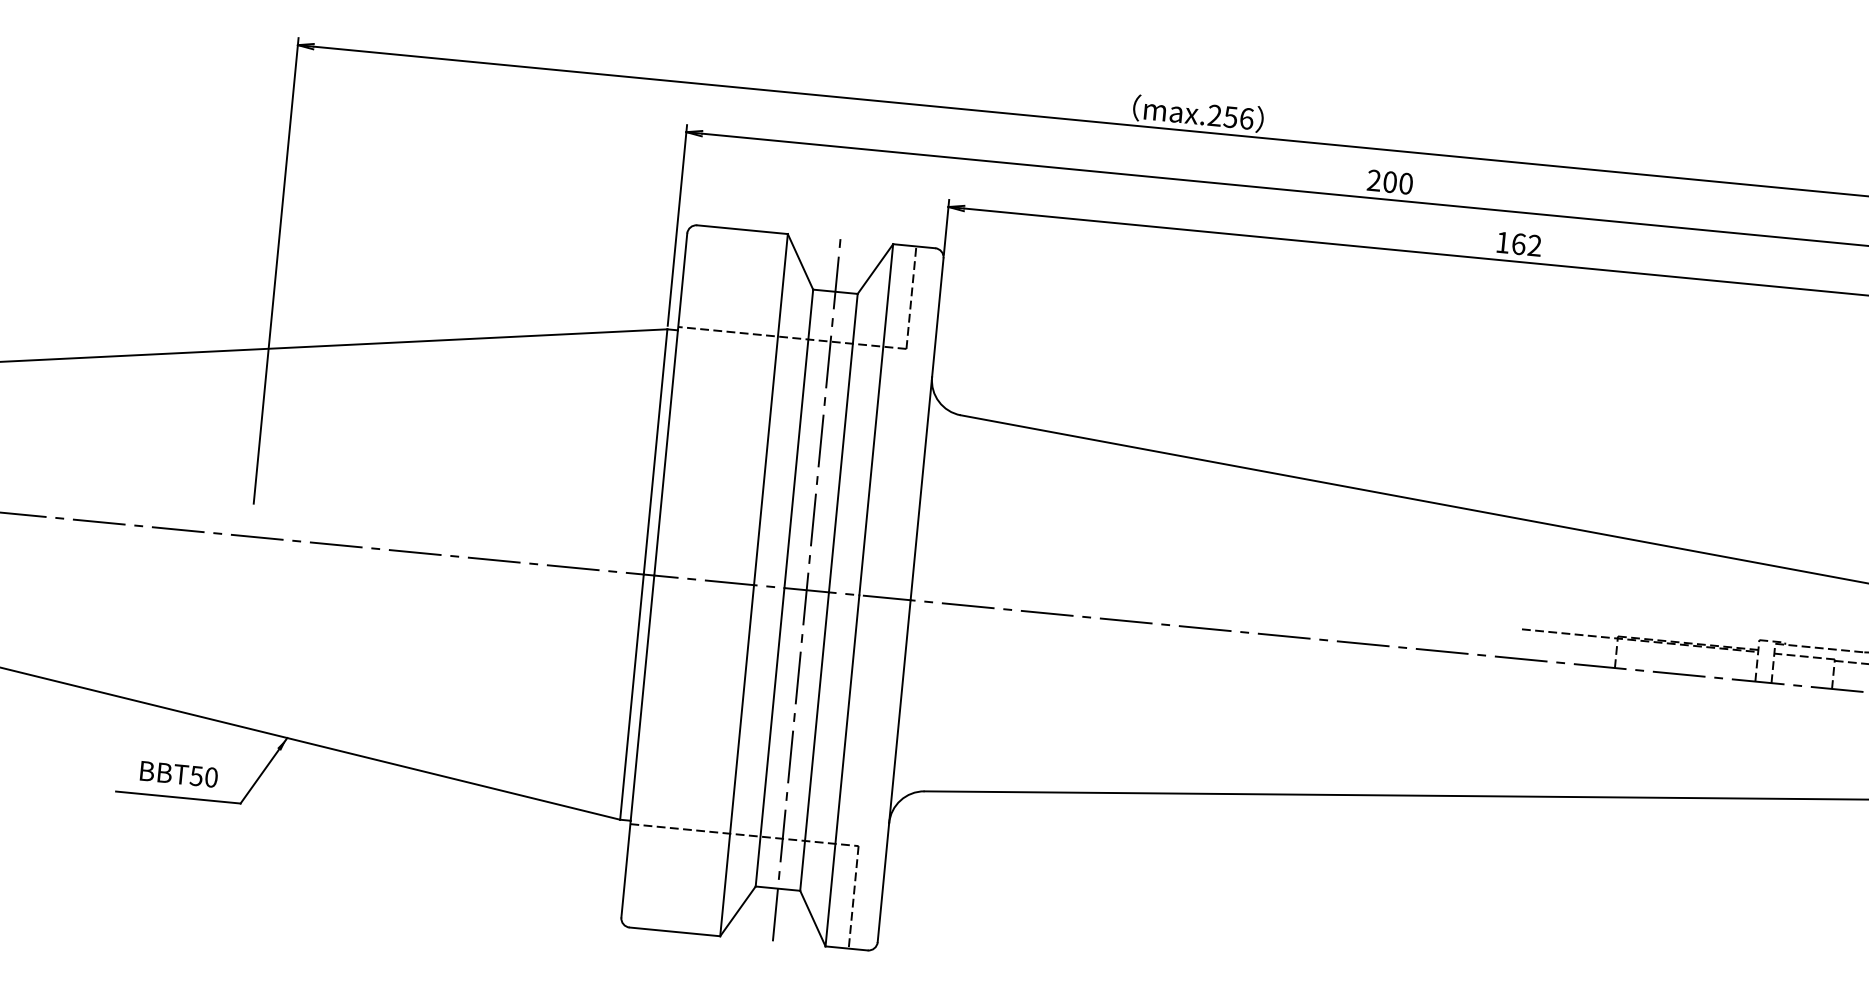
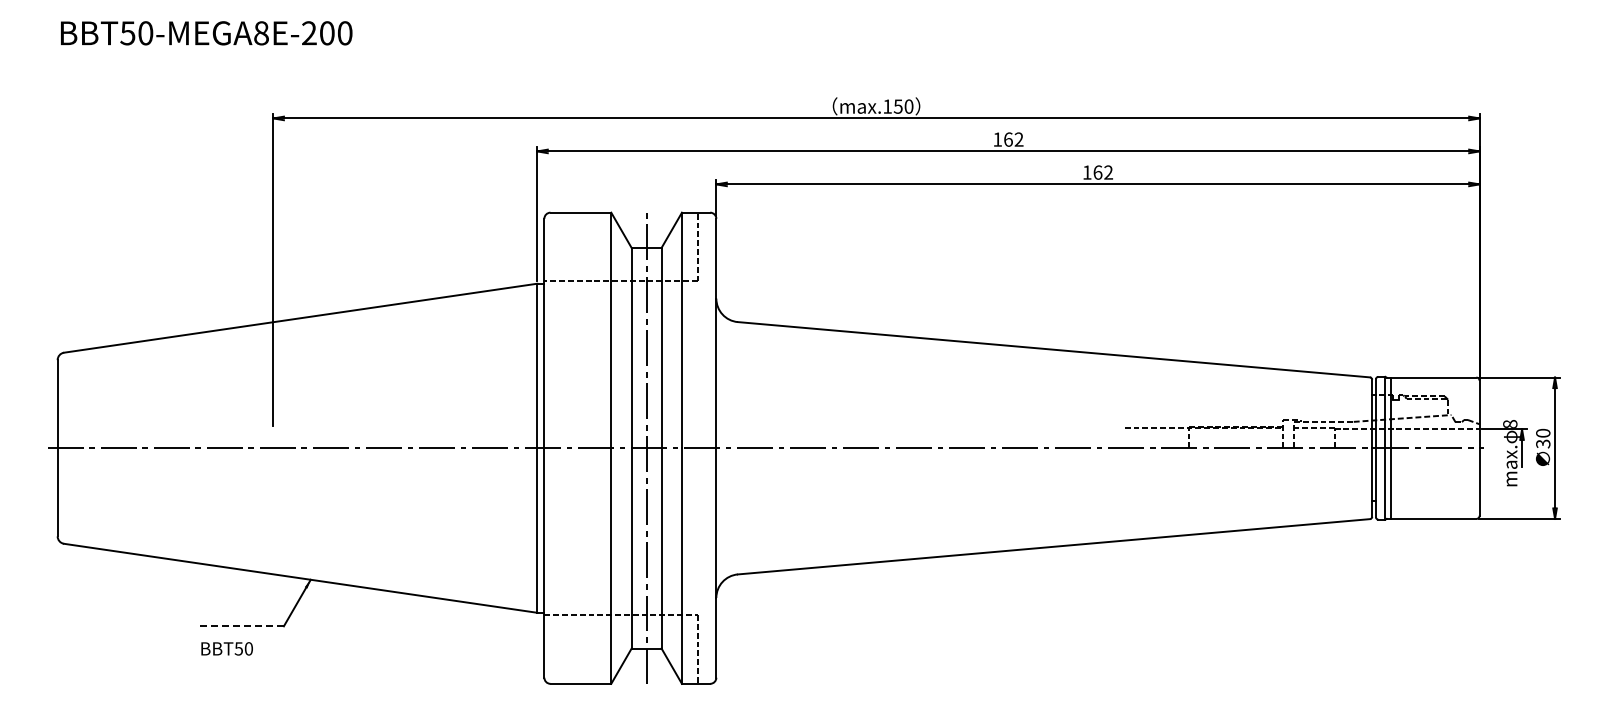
text: (1231, 117) -> (898, 106), max.256 -> max.150
text: (1390, 182) -> (1008, 139), 200 -> 162
text: (178, 773) -> (226, 648), moved
line: (178, 797) -> (242, 626), solid -> dashed

